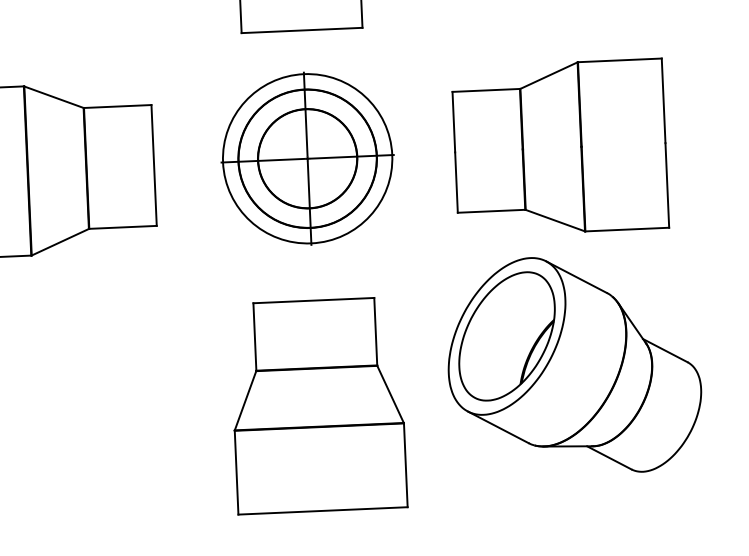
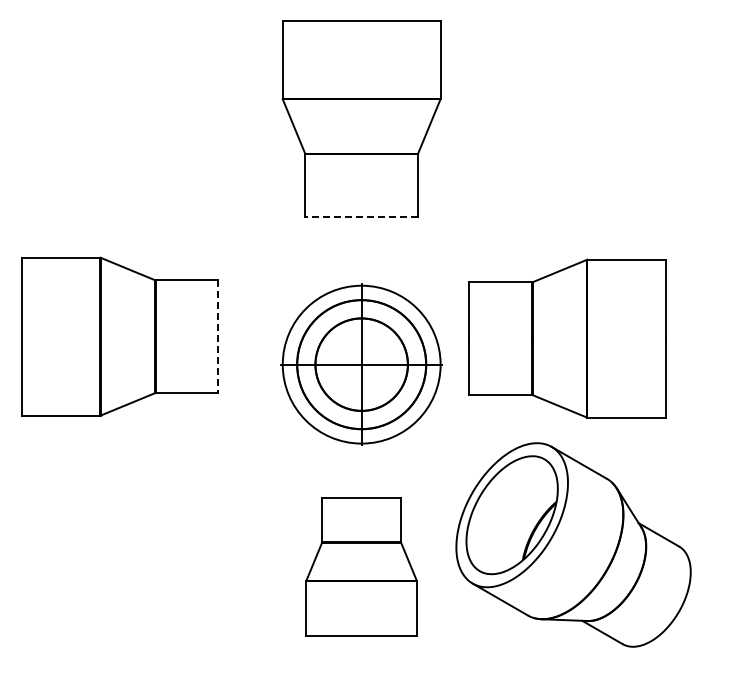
line: (301, 29) -> (361, 216), solid -> dashed
part: (560, 147) -> (567, 338), moved
part: (307, 158) -> (361, 364), moved
line: (154, 166) -> (218, 337), solid -> dashed
part: (574, 364) -> (573, 544), moved
part: (318, 405) -> (361, 566), size x0.7

